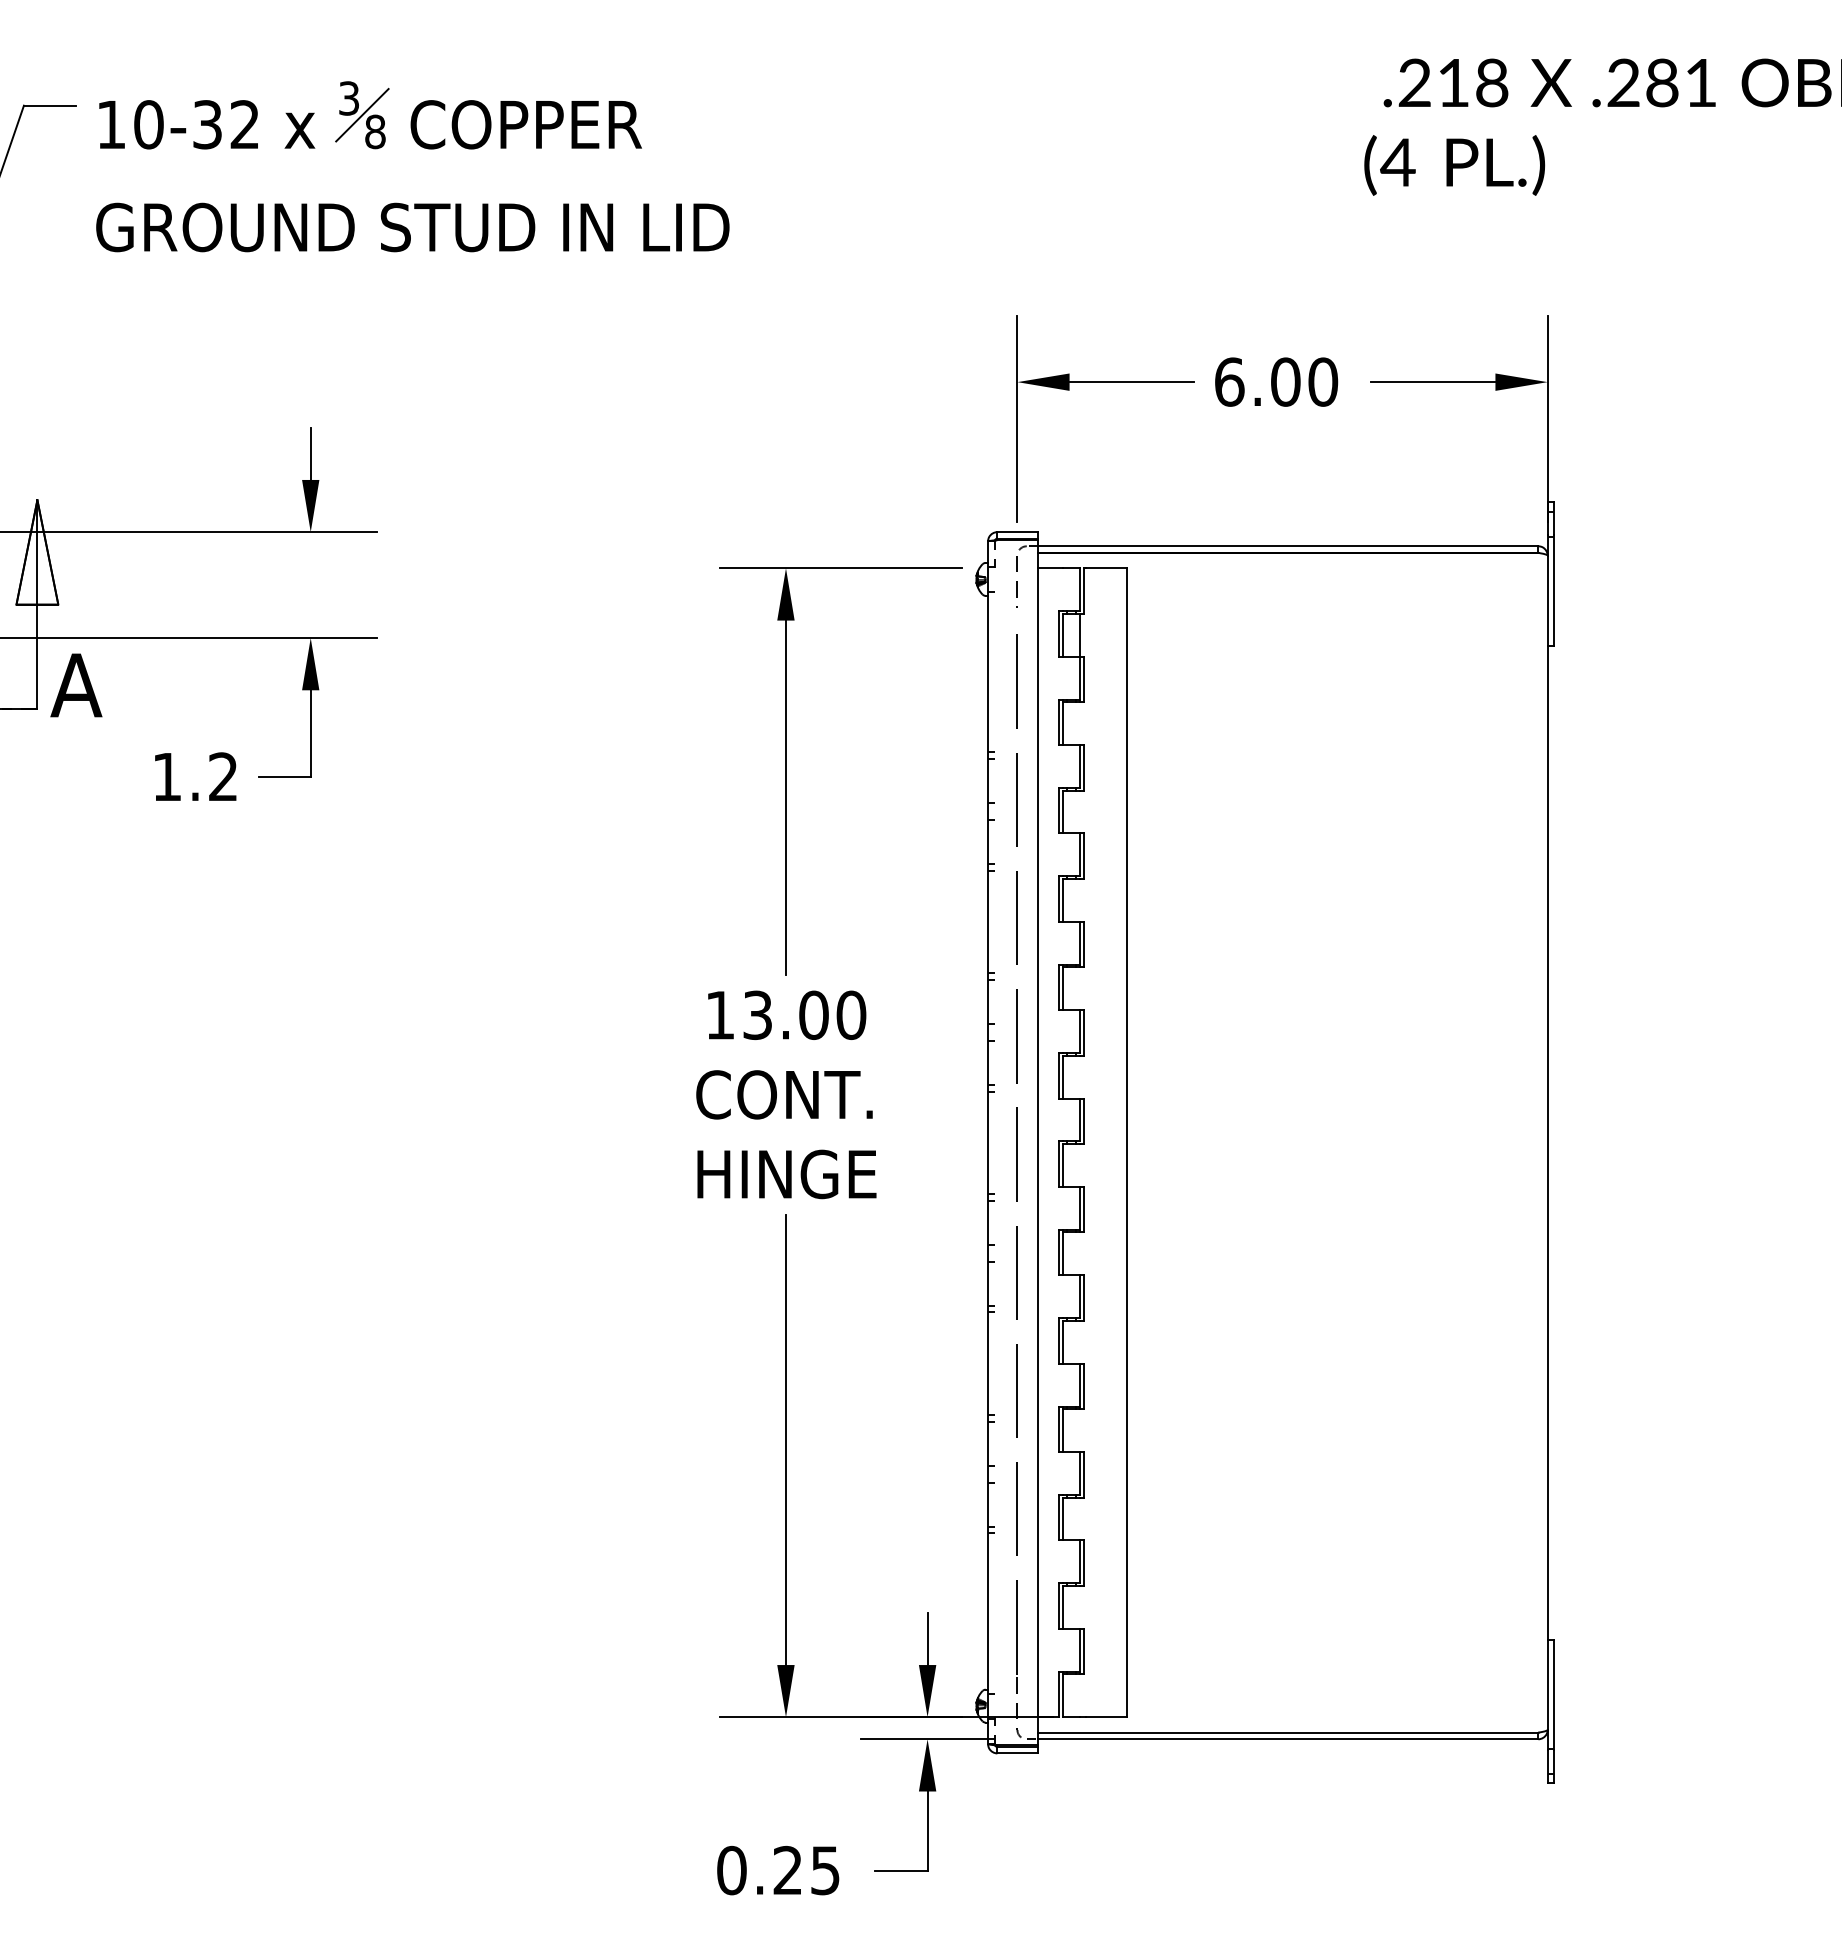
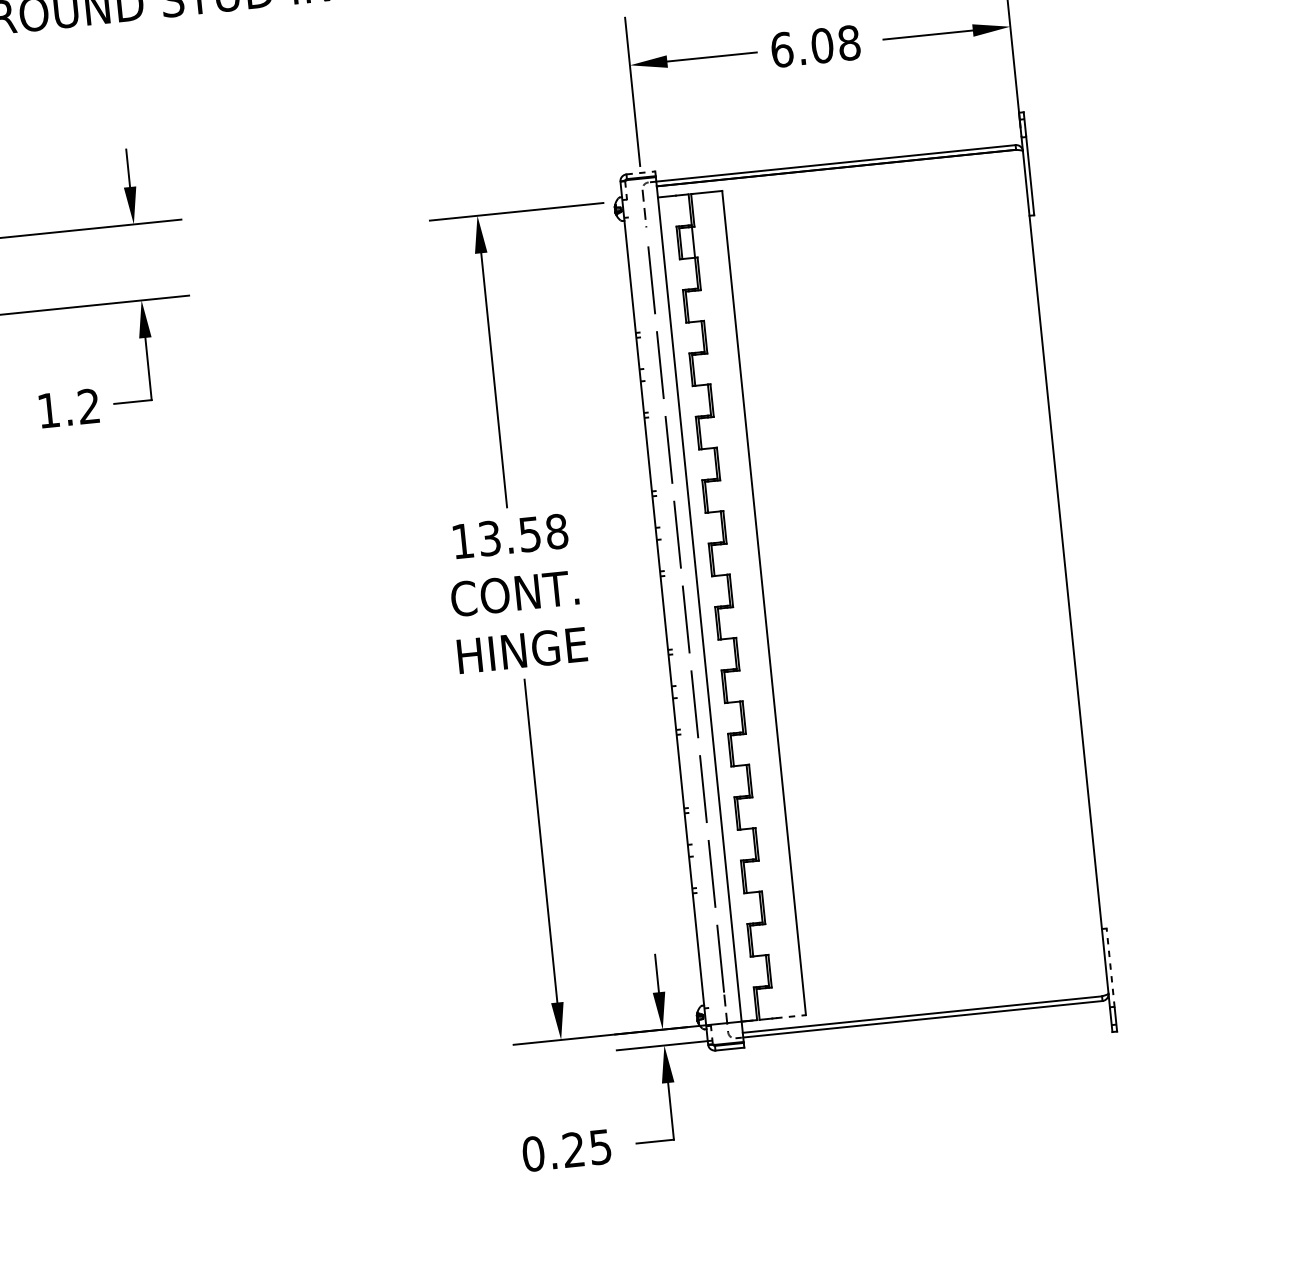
text: (1323, 381) -> (849, 42), 6.00 -> 6.08
line: (1017, 532) -> (640, 173), solid -> dashed
text: (832, 1015) -> (543, 533), 13.00 -> 13.58
line: (1554, 1694) -> (1110, 967), solid -> dashed
line: (1106, 1717) -> (791, 1016), solid -> dashed

